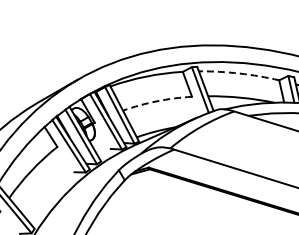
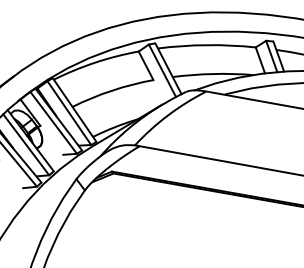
arc: (239, 73) -> (207, 45), dashed -> solid
arc: (157, 101) -> (112, 90), dashed -> solid

